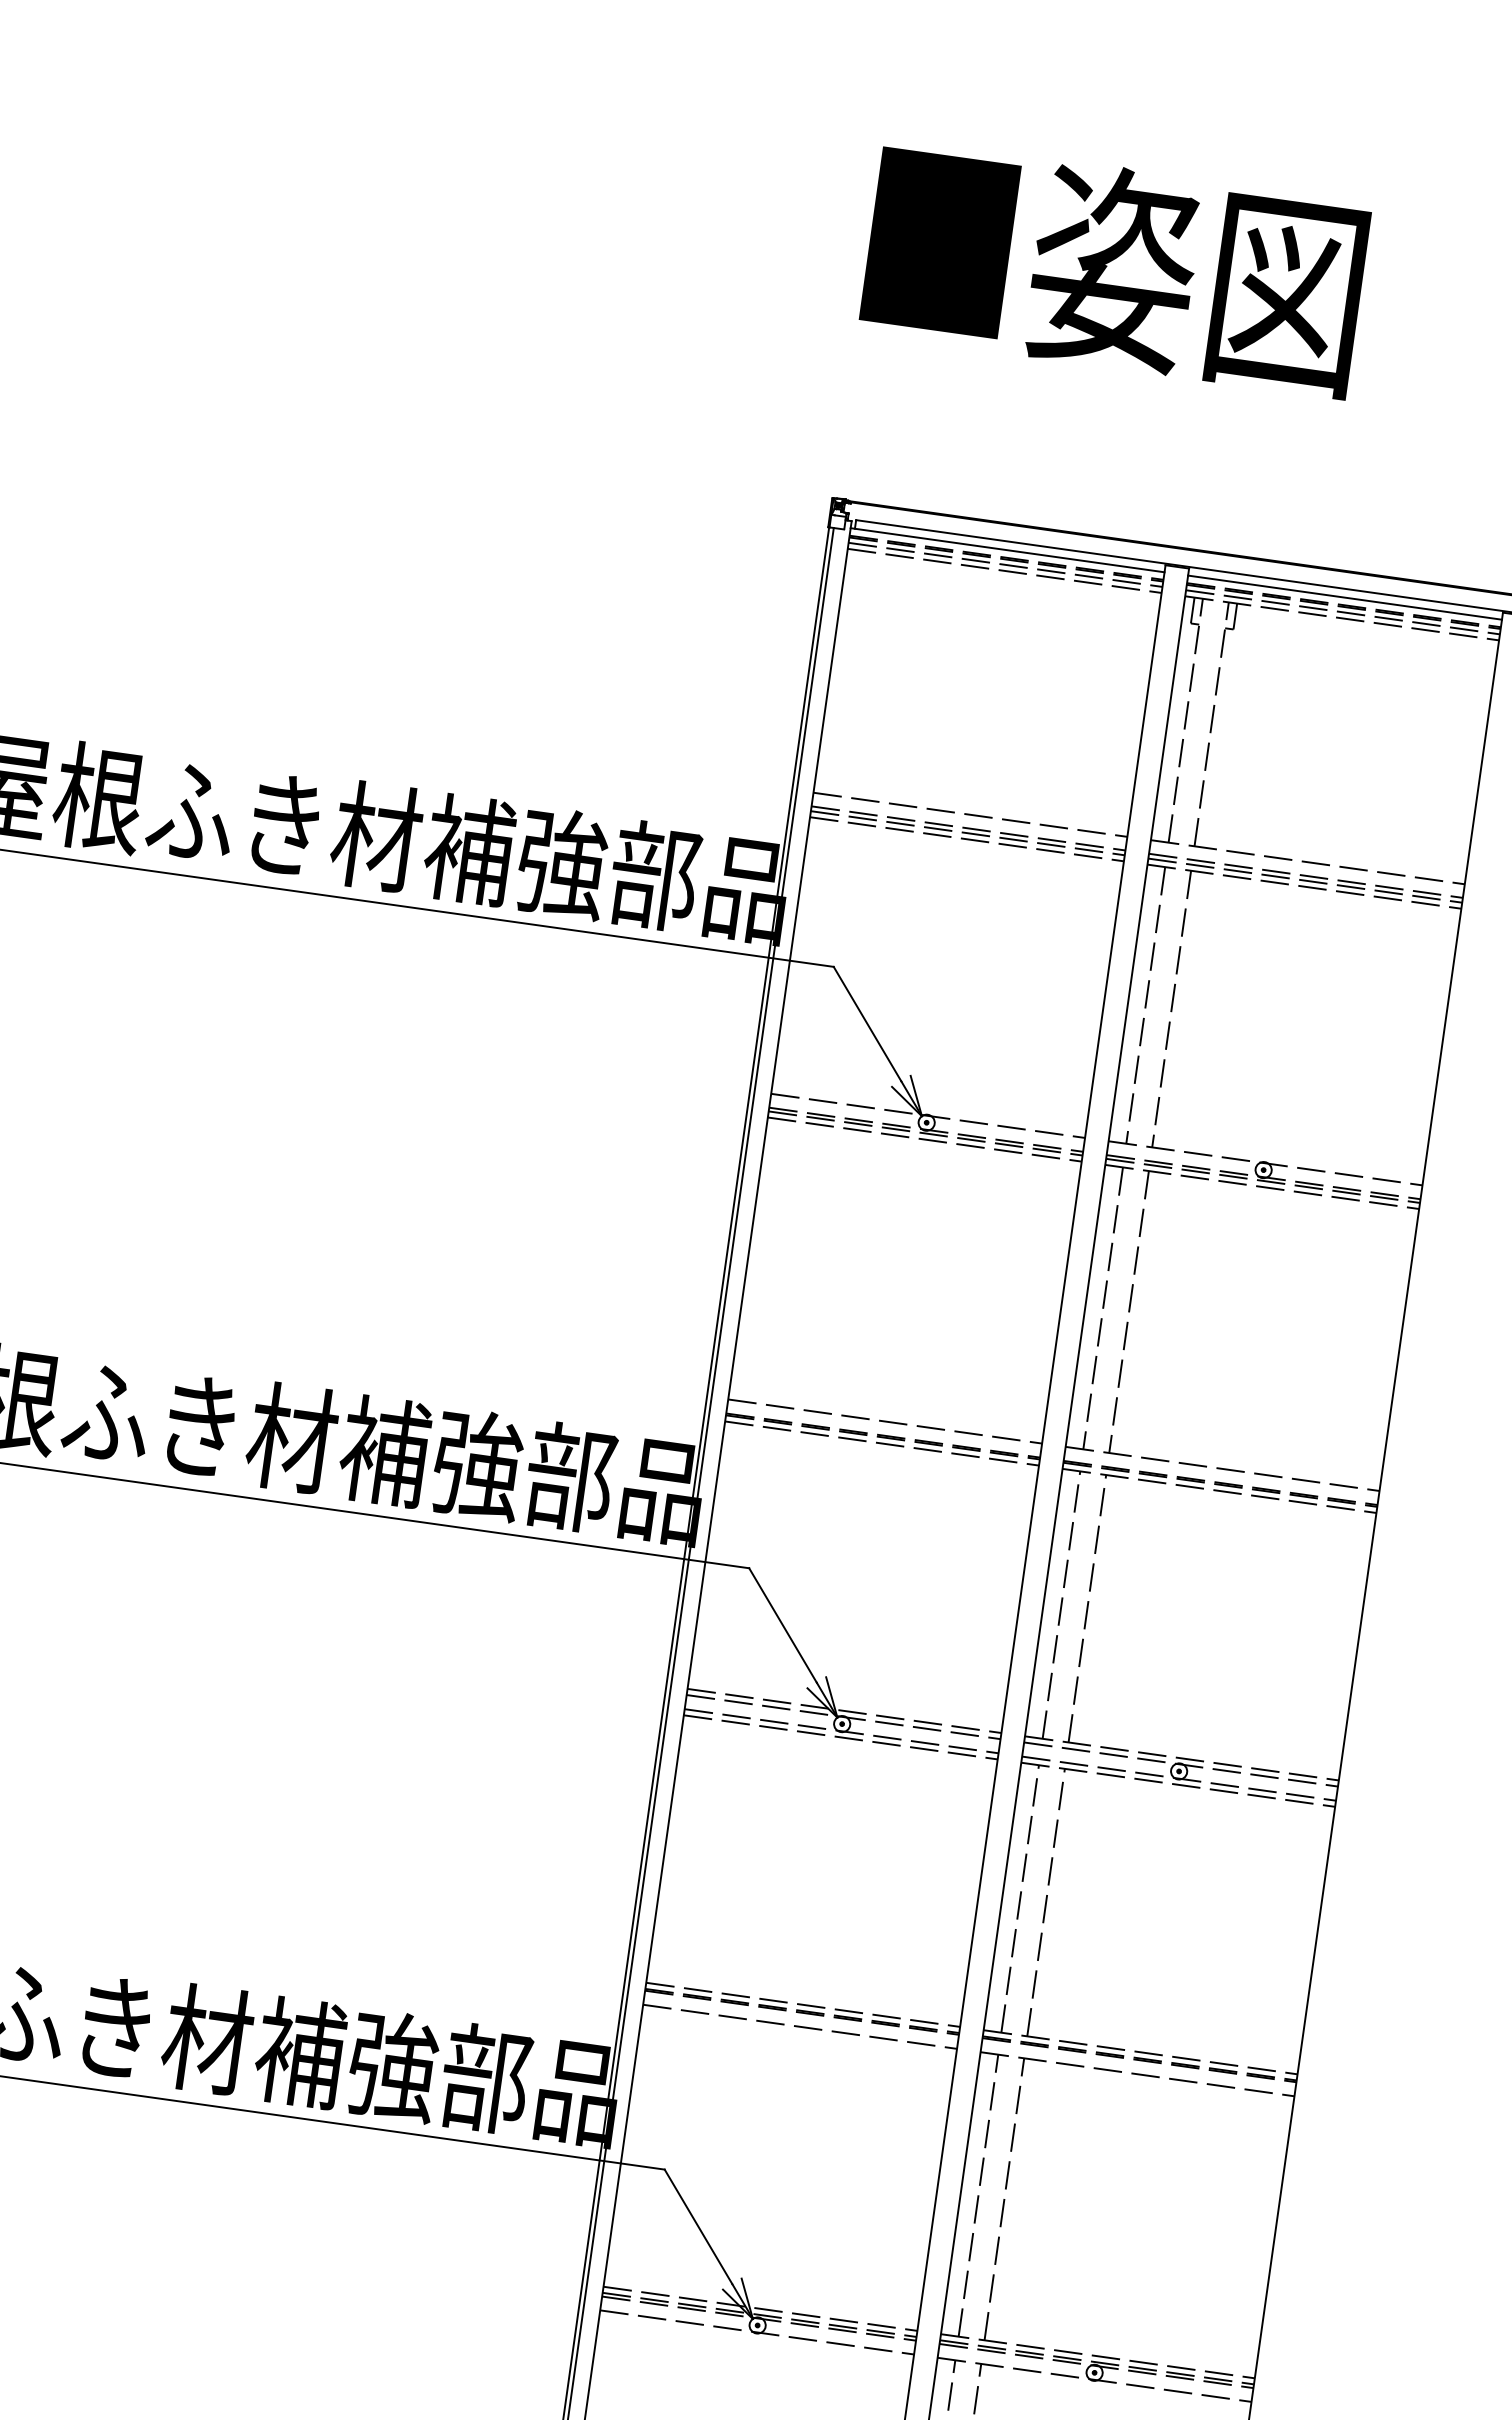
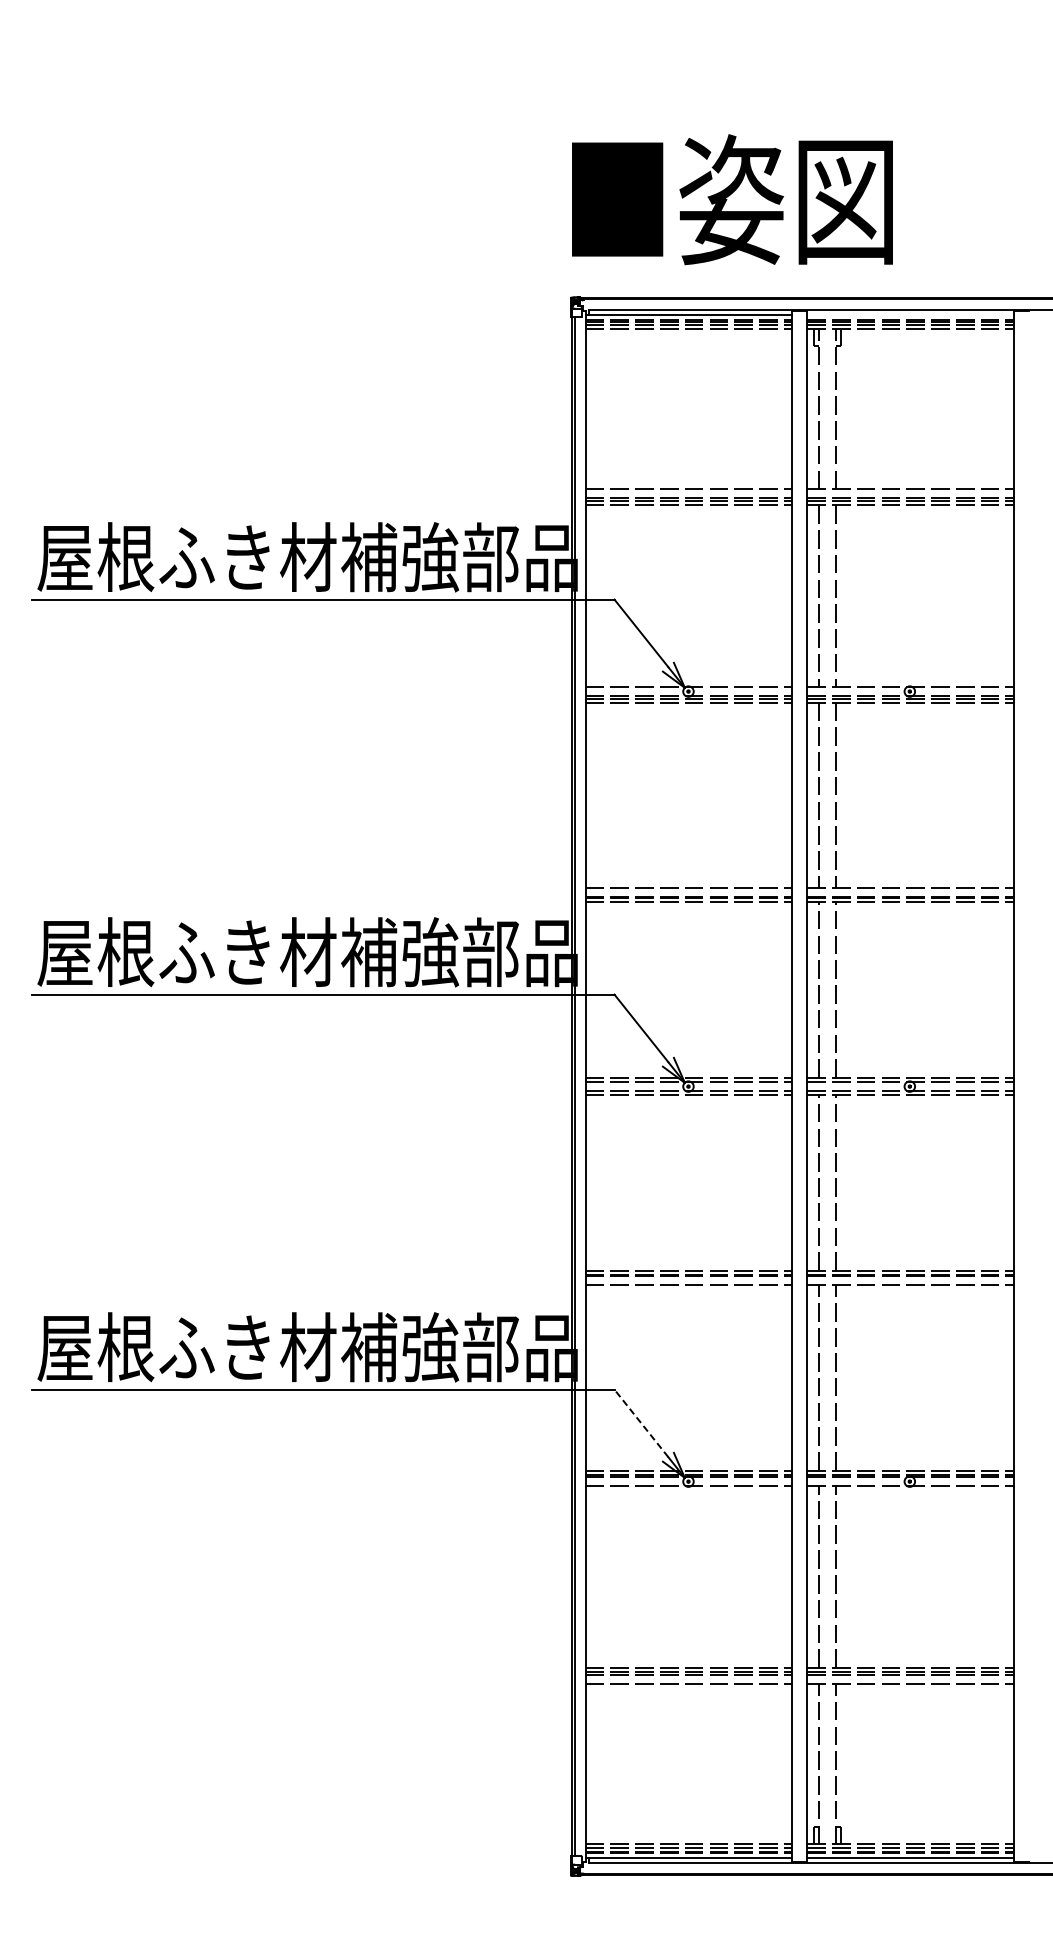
text: (1115, 267) -> (732, 199), moved
line: (1345, 597) -> (910, 315), removed
line: (698, 2226) -> (641, 1423), solid -> dashed

